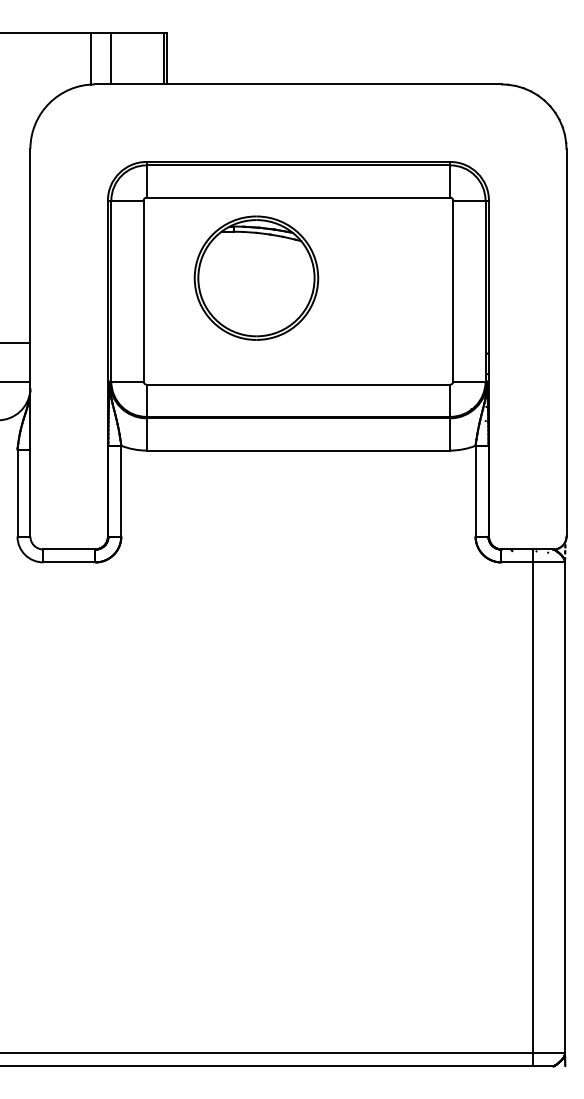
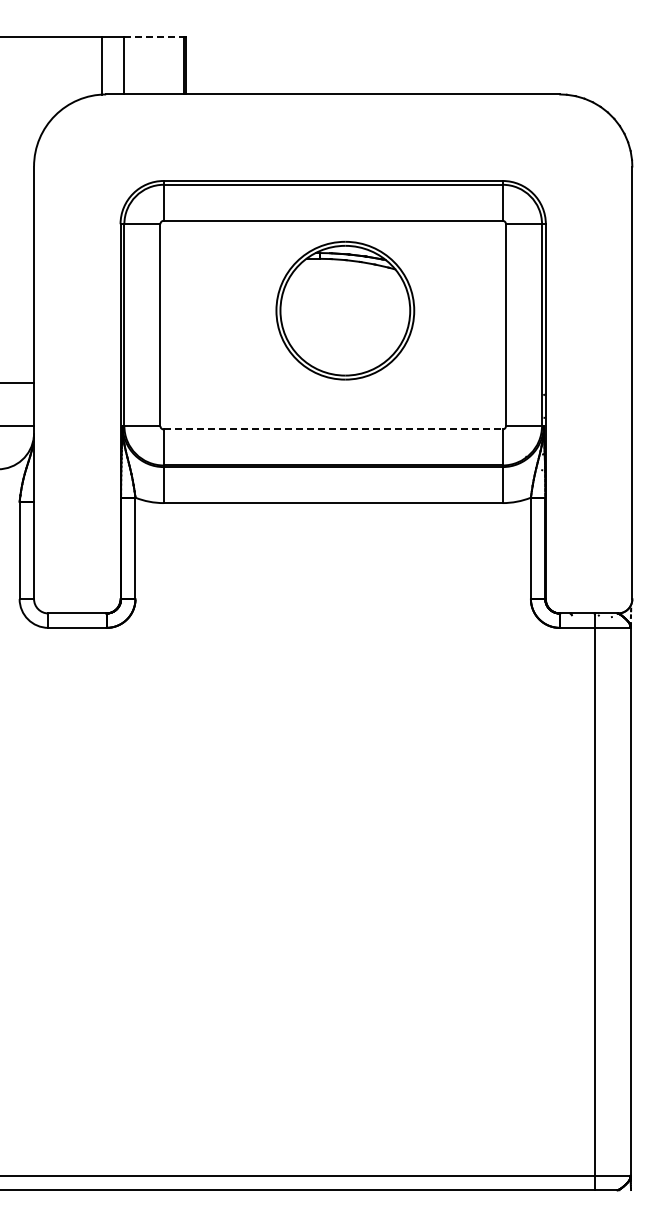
line: (137, 32) -> (153, 36), solid -> dashed
part: (256, 278) -> (345, 310), moved
line: (298, 384) -> (333, 429), solid -> dashed

